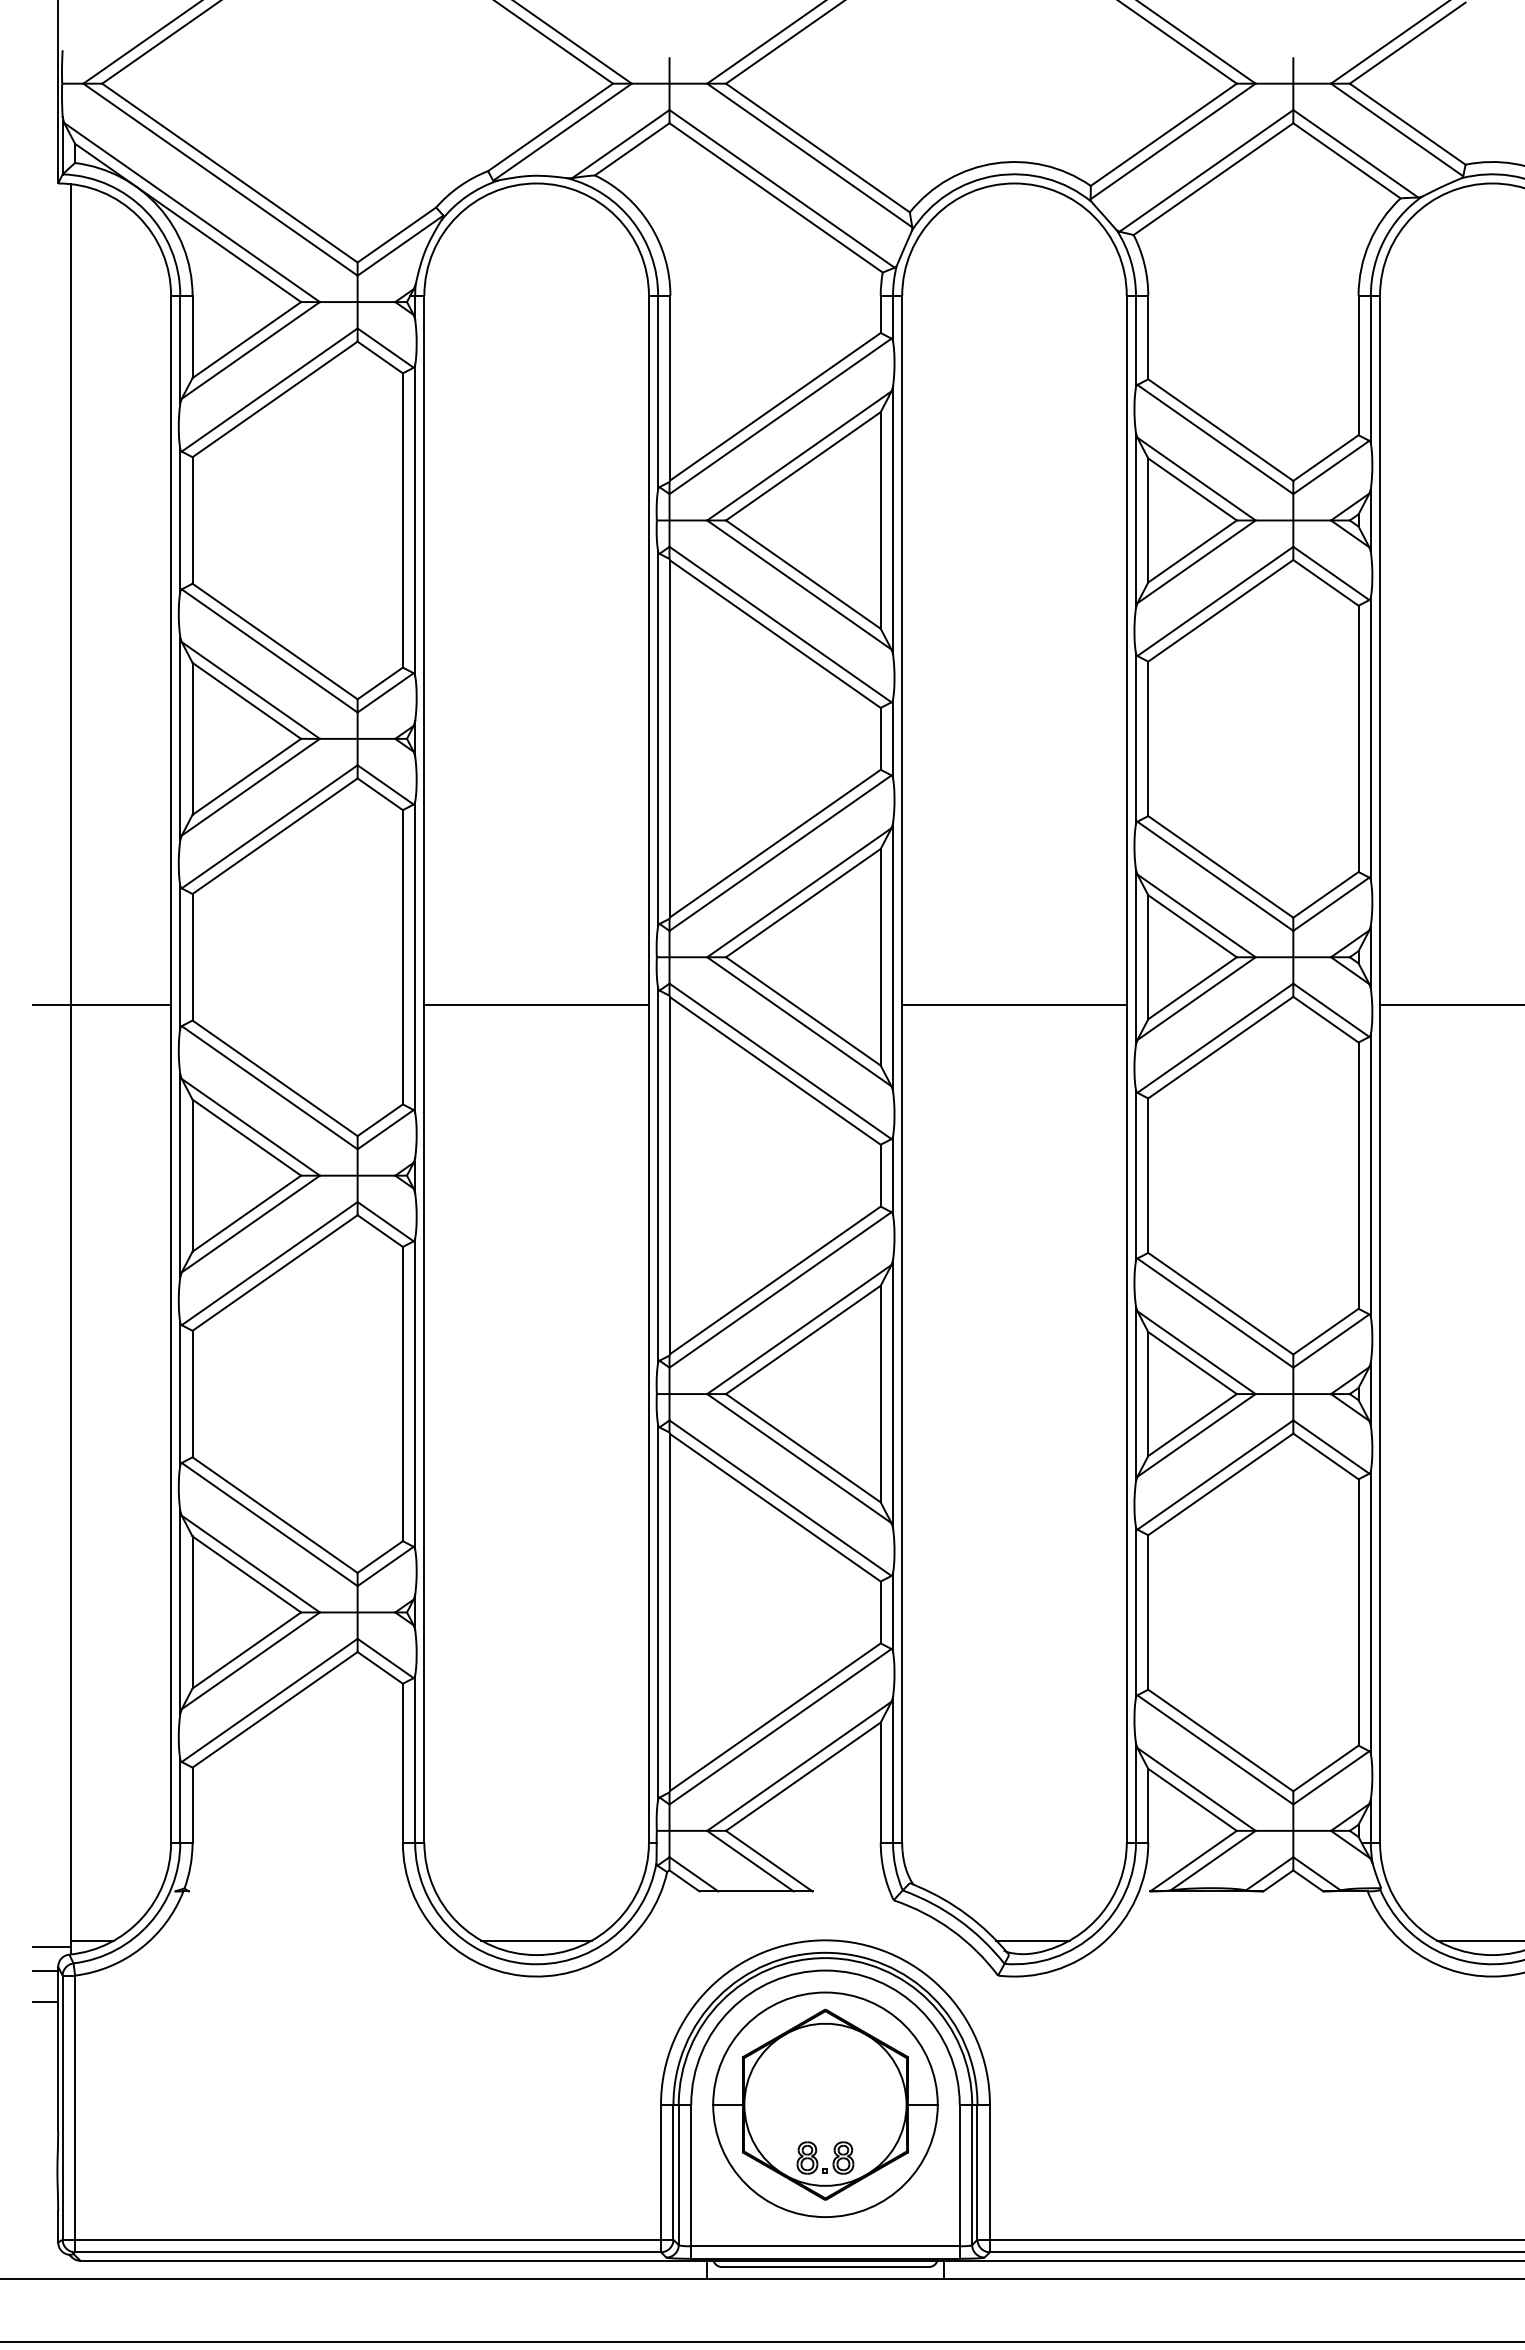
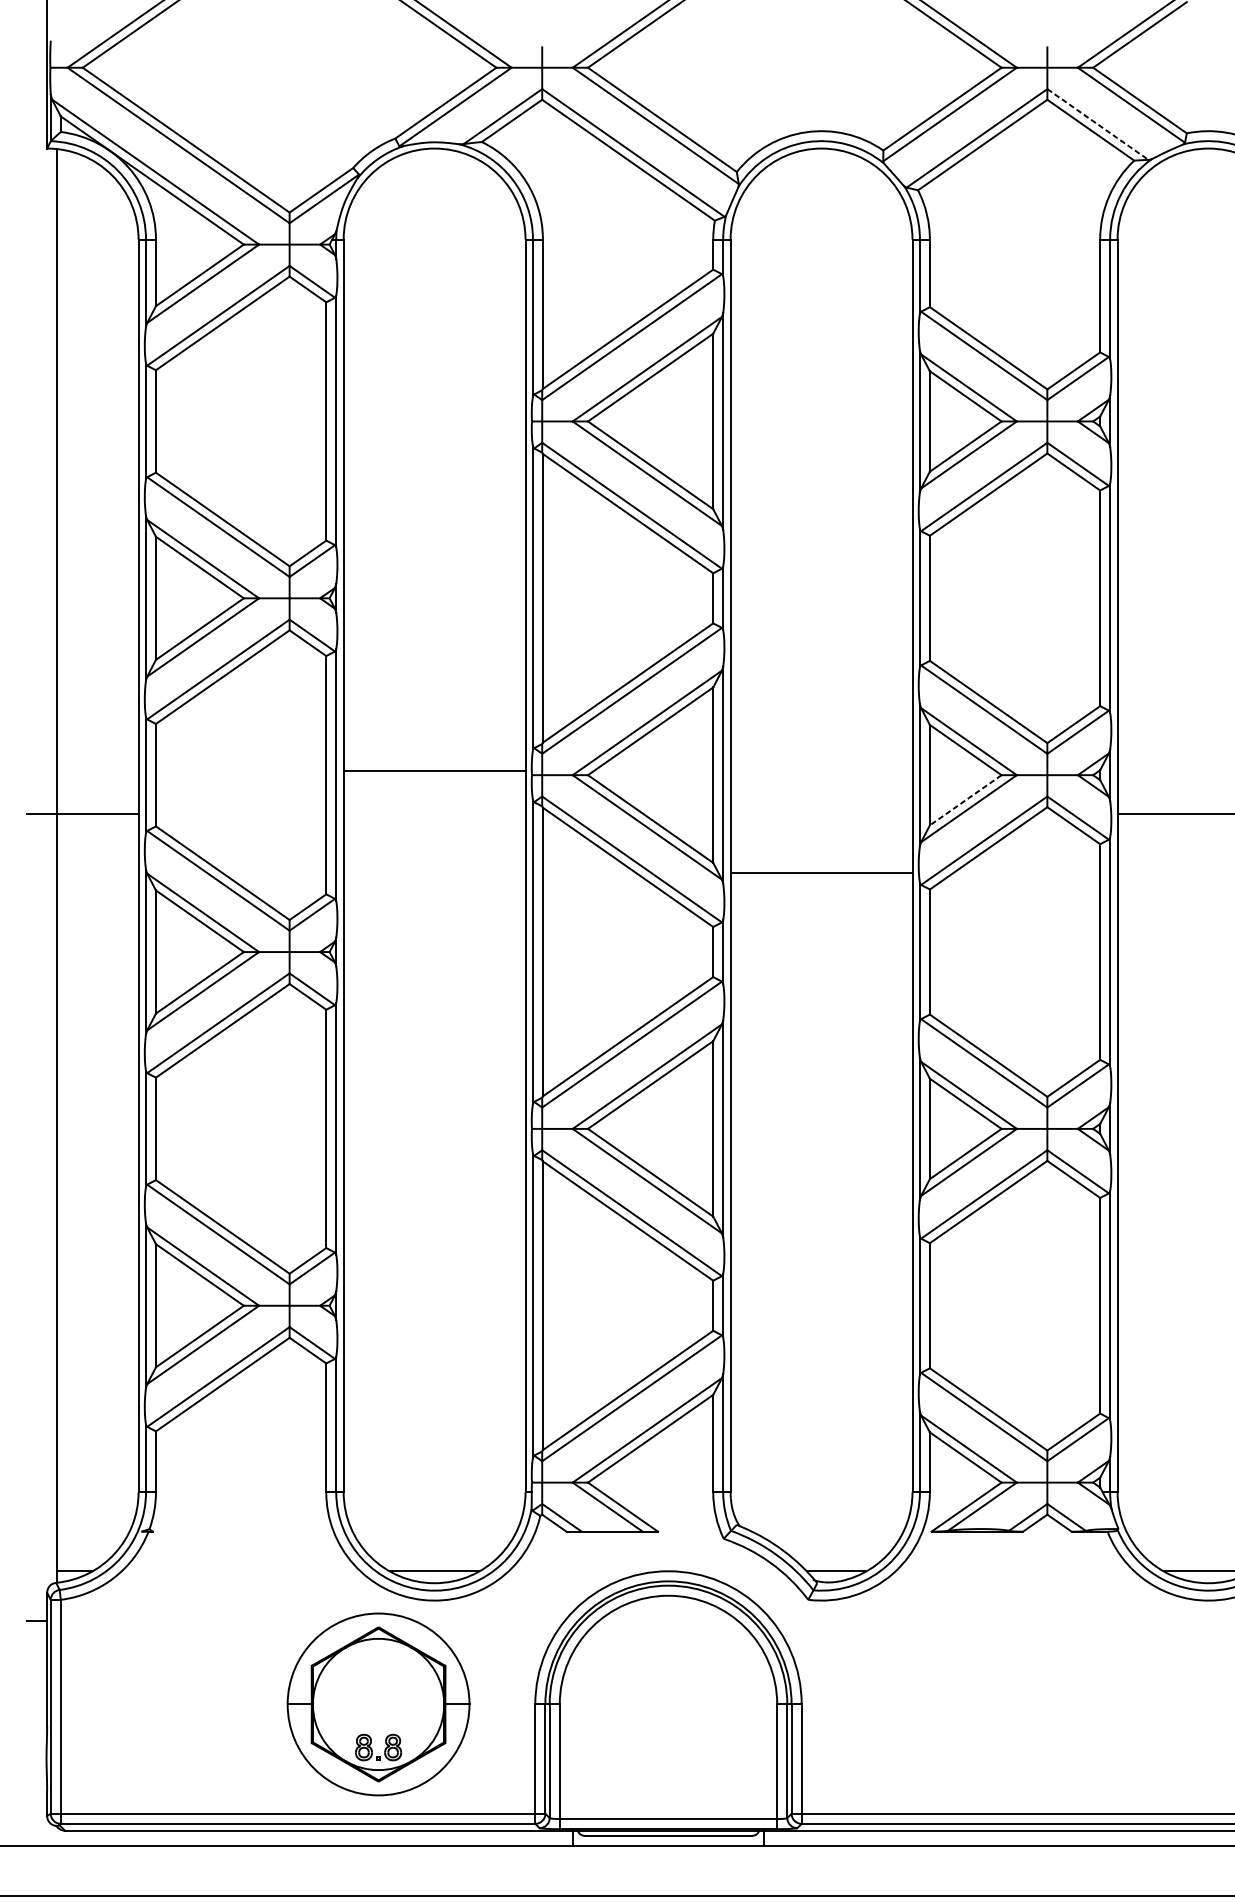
line: (1356, 154) -> (1098, 125), solid -> dashed
line: (1192, 988) -> (965, 800), solid -> dashed
line: (536, 1004) -> (434, 770), moved
line: (1014, 1004) -> (821, 872), moved
line: (51, 1946) -> (41, 1576), removed
line: (45, 1971) -> (36, 1596), removed
part: (825, 2104) -> (378, 1704), moved

